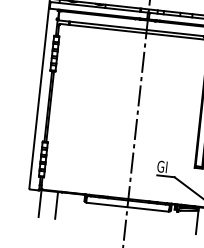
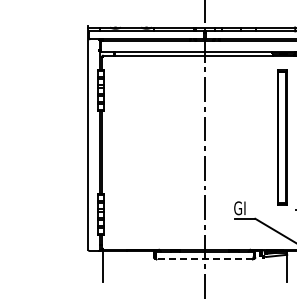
line: (56, 205) -> (122, 266), removed
line: (127, 207) -> (204, 259), solid -> dashed

